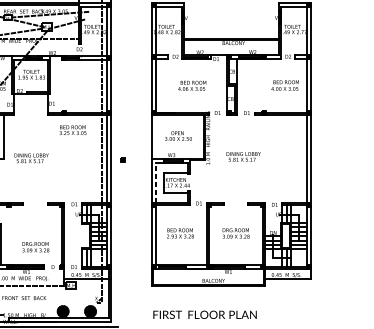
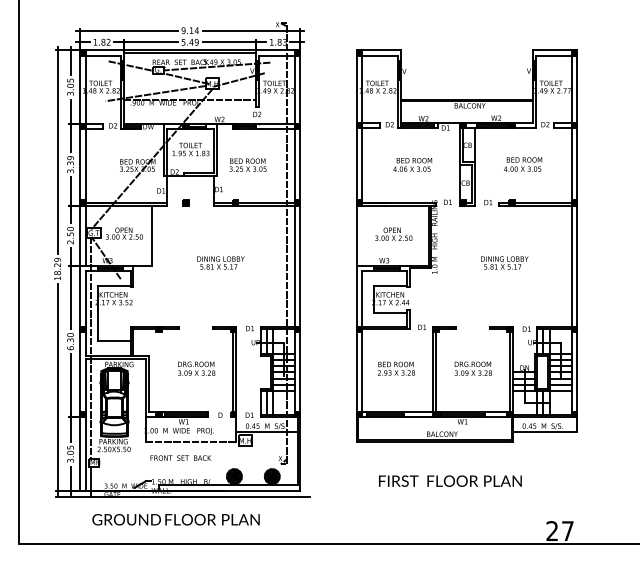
text: (285, 85) -> (523, 164), moved
text: (72, 129) -> (247, 164), moved
text: (243, 156) -> (504, 262), moved
text: (31, 157) -> (220, 262), moved
part: (122, 159) -> (185, 202), moved
line: (155, 182) -> (362, 298), dashed -> solid
text: (35, 247) -> (196, 368), moved
text: (205, 314) -> (450, 480), moved

